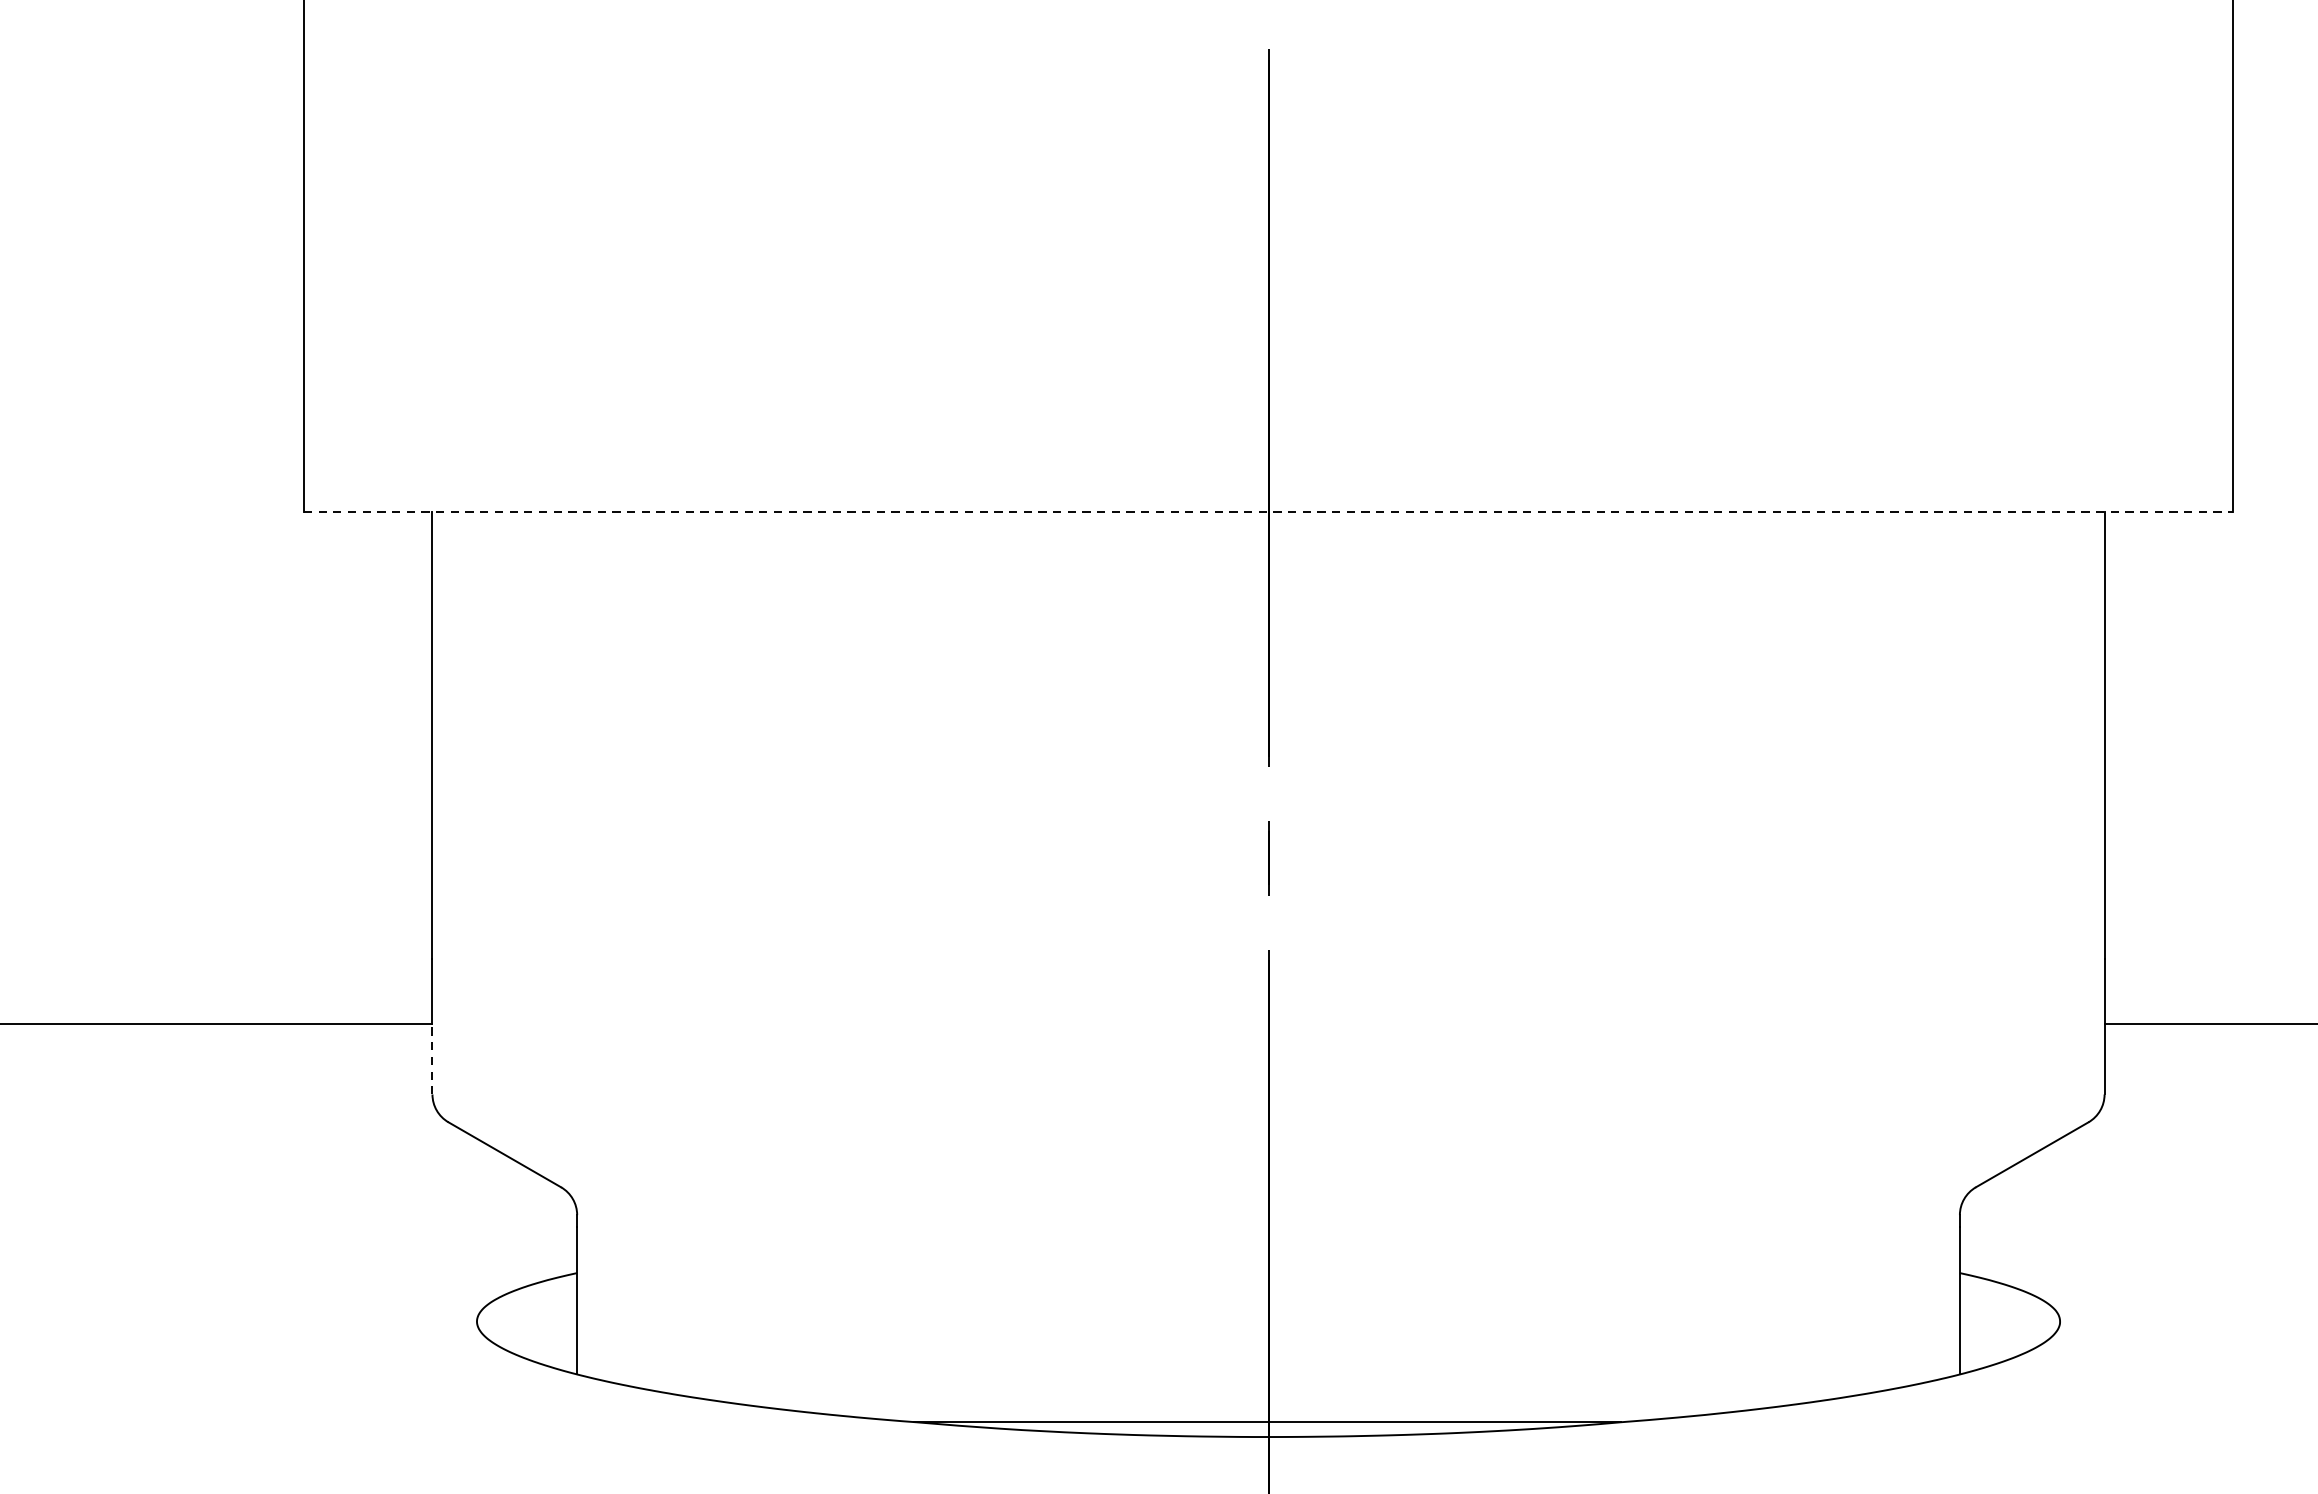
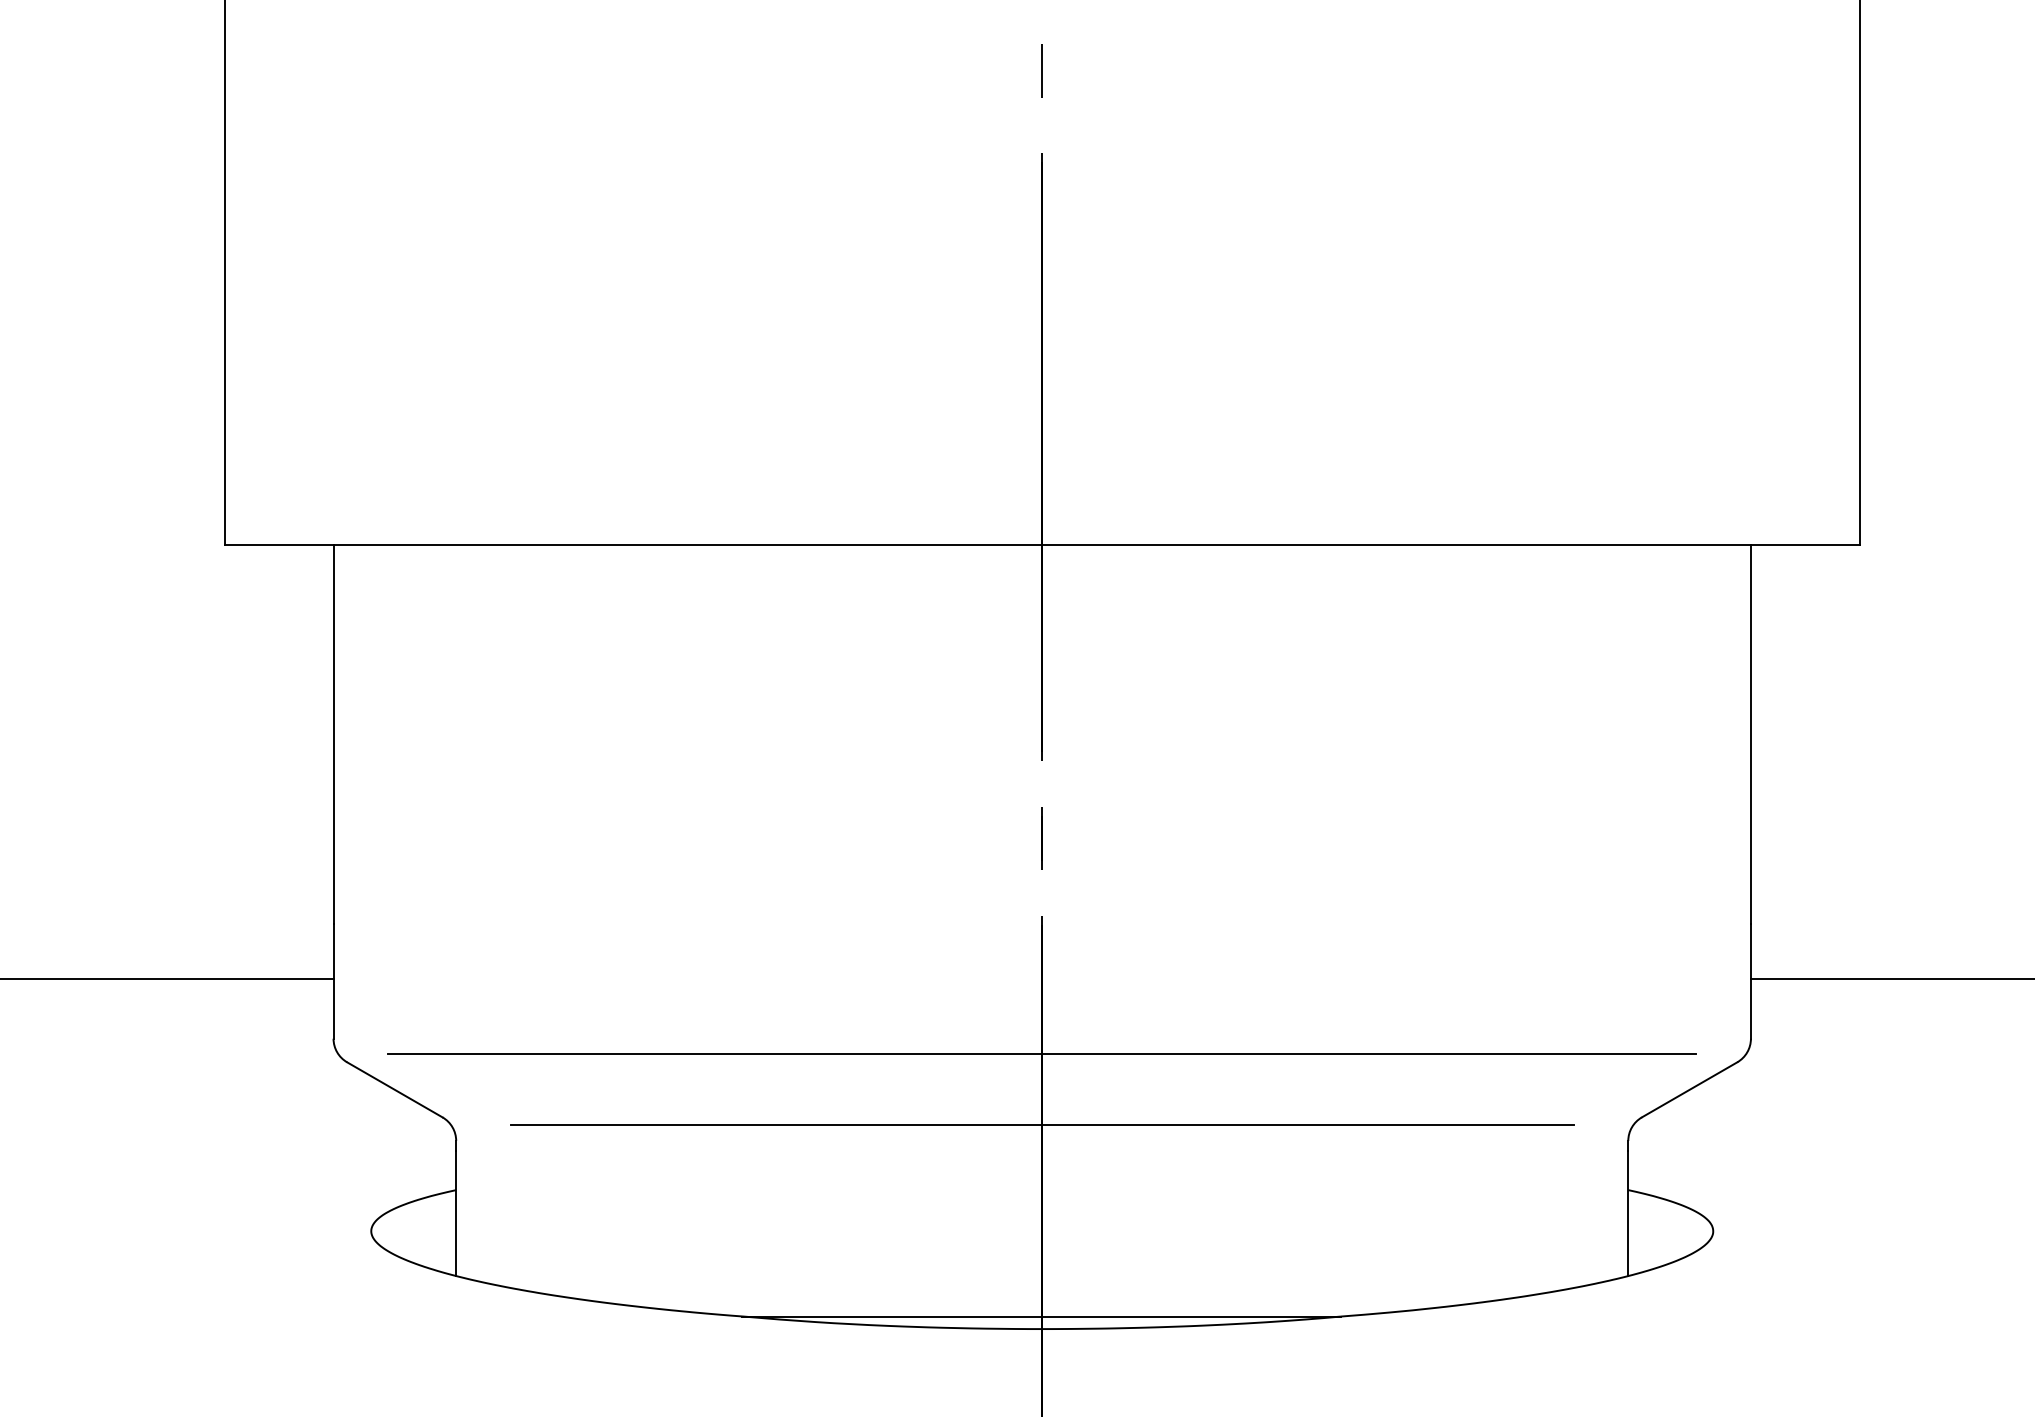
line: (1268, 512) -> (1042, 545), dashed -> solid
line: (432, 1060) -> (333, 1009), dashed -> solid
line: (1268, 1113) -> (1042, 1054), added
line: (1267, 1196) -> (1041, 1125), added

